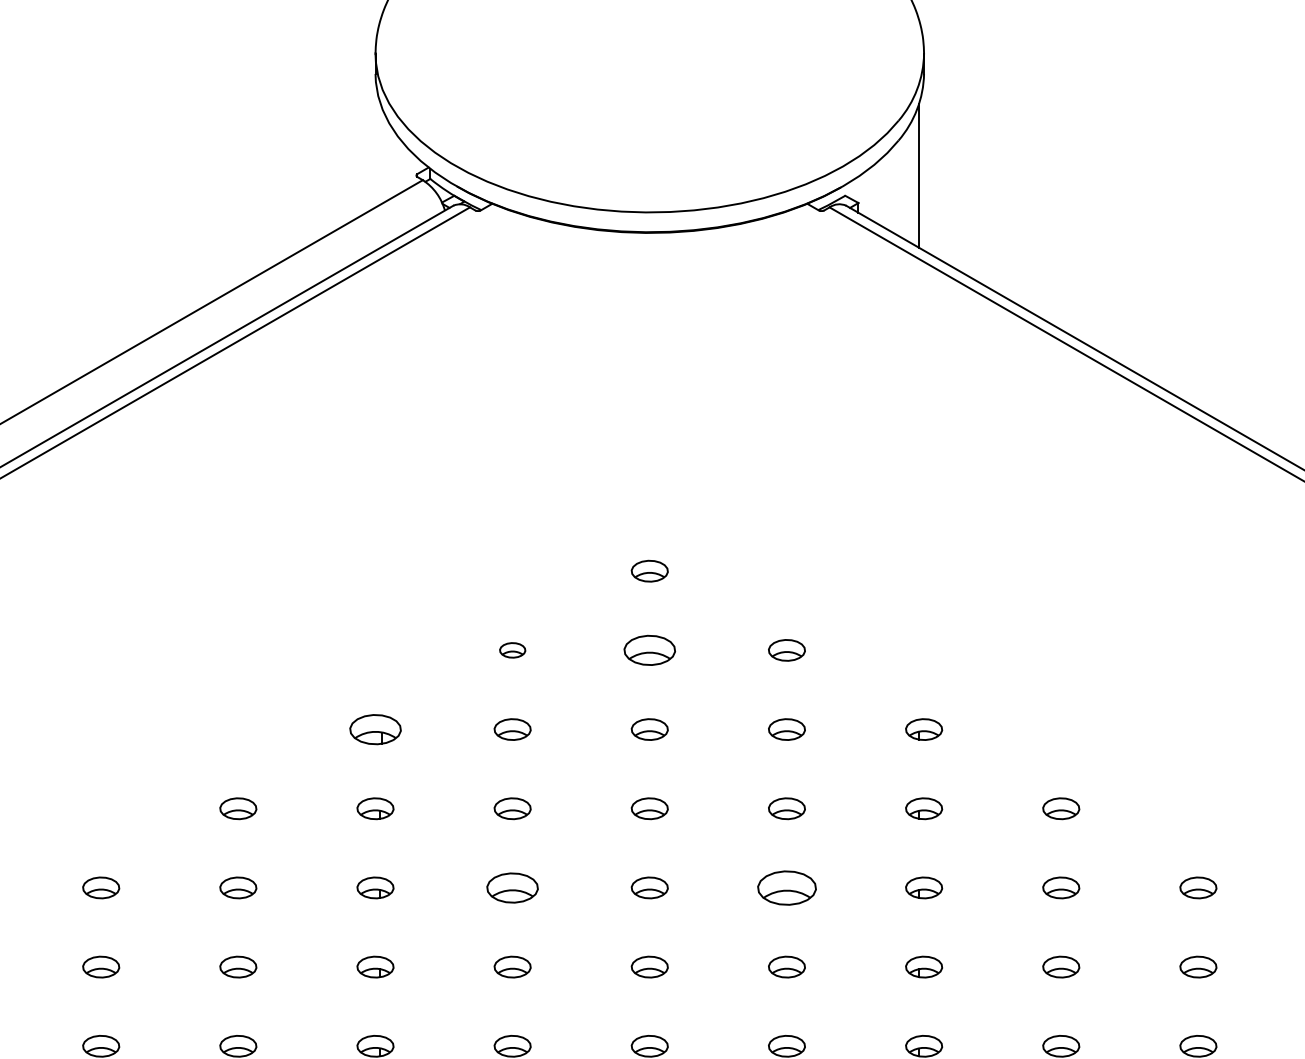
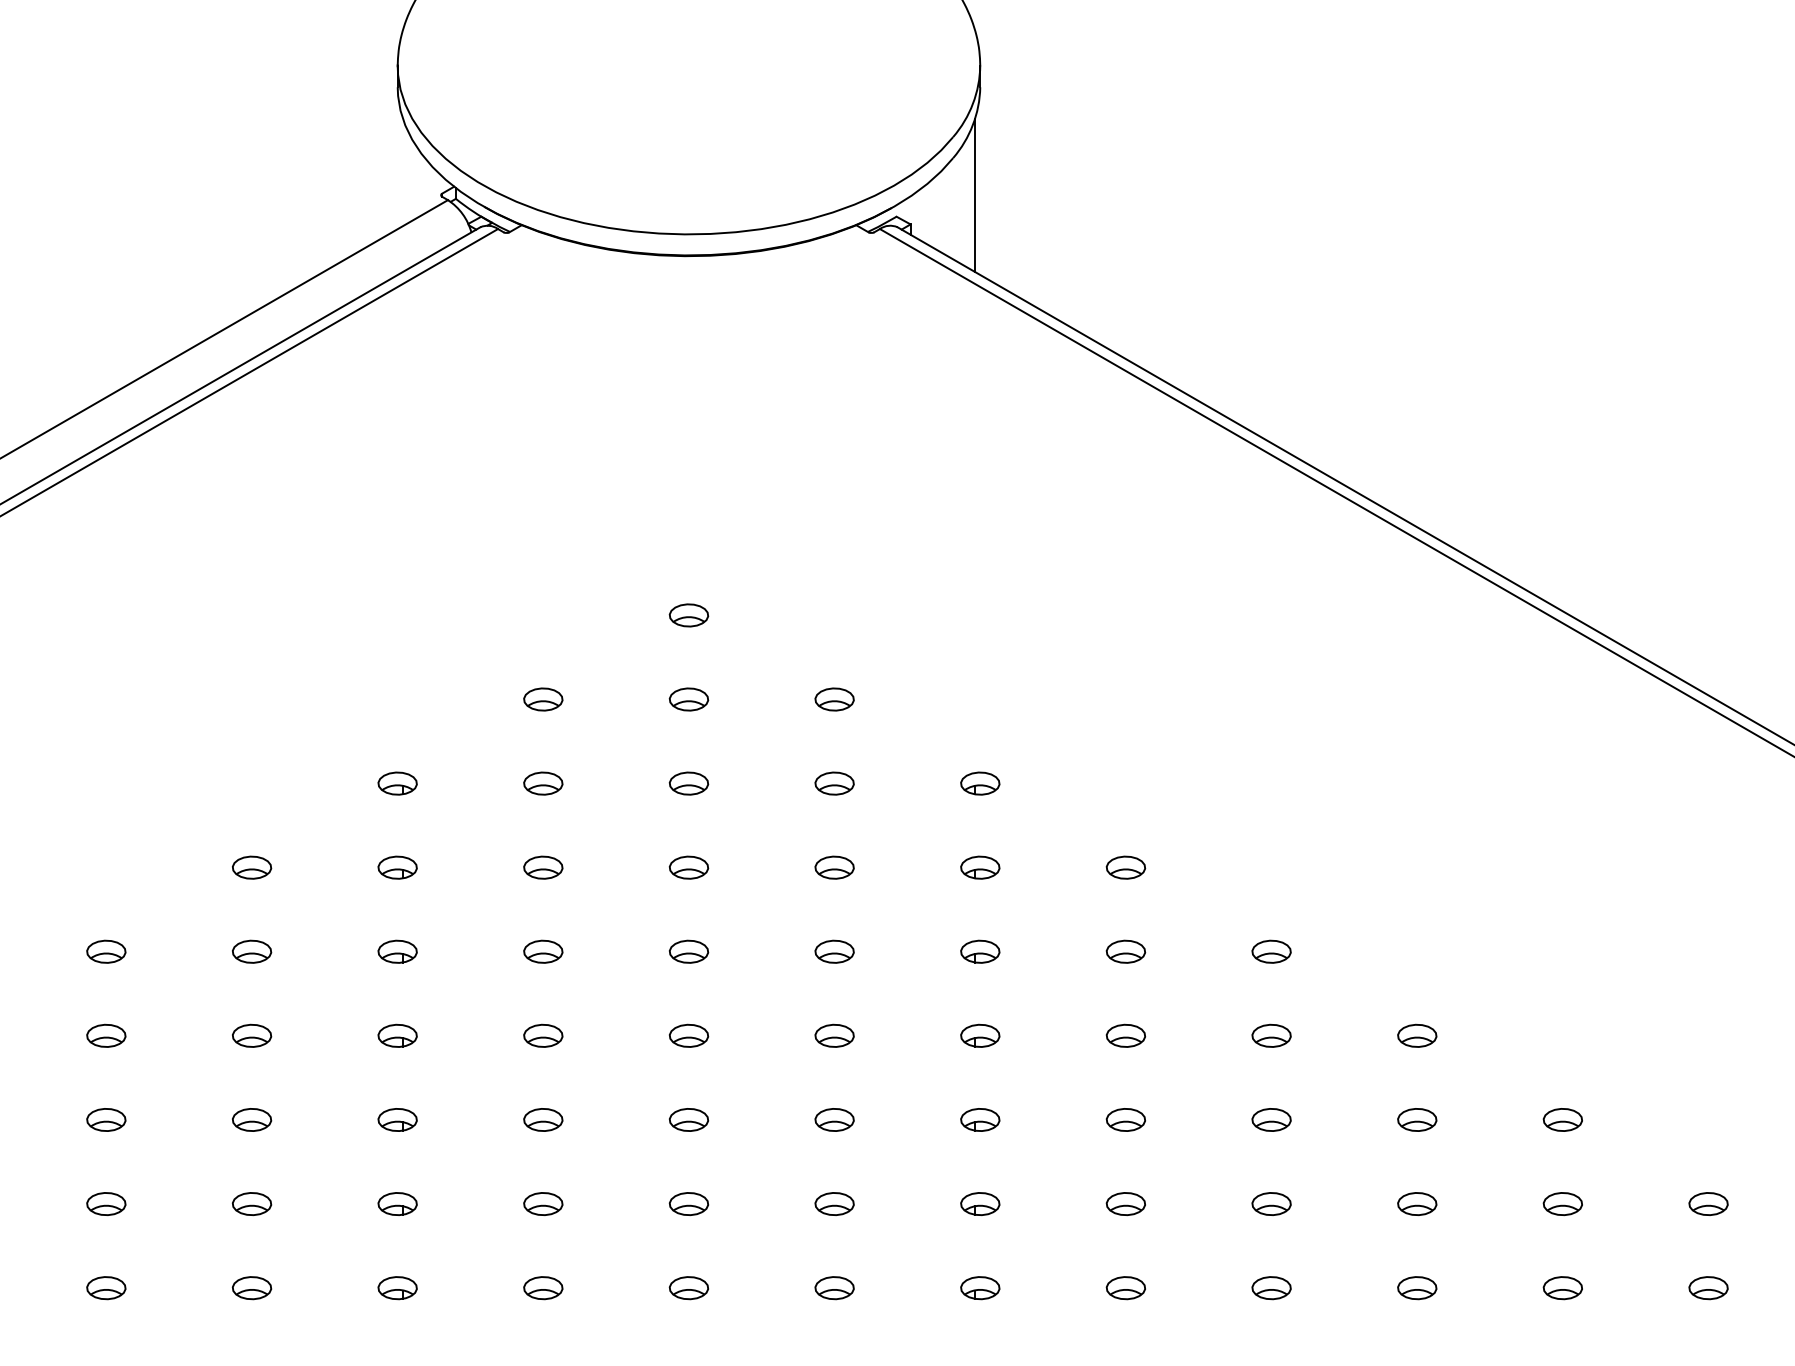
part: (512, 650) -> (543, 699), size x1.43
part: (649, 650) -> (688, 699), size x0.71
part: (375, 729) -> (397, 783), size x0.71
part: (512, 887) -> (543, 951), size x0.71
part: (786, 887) -> (834, 951), size x0.62

